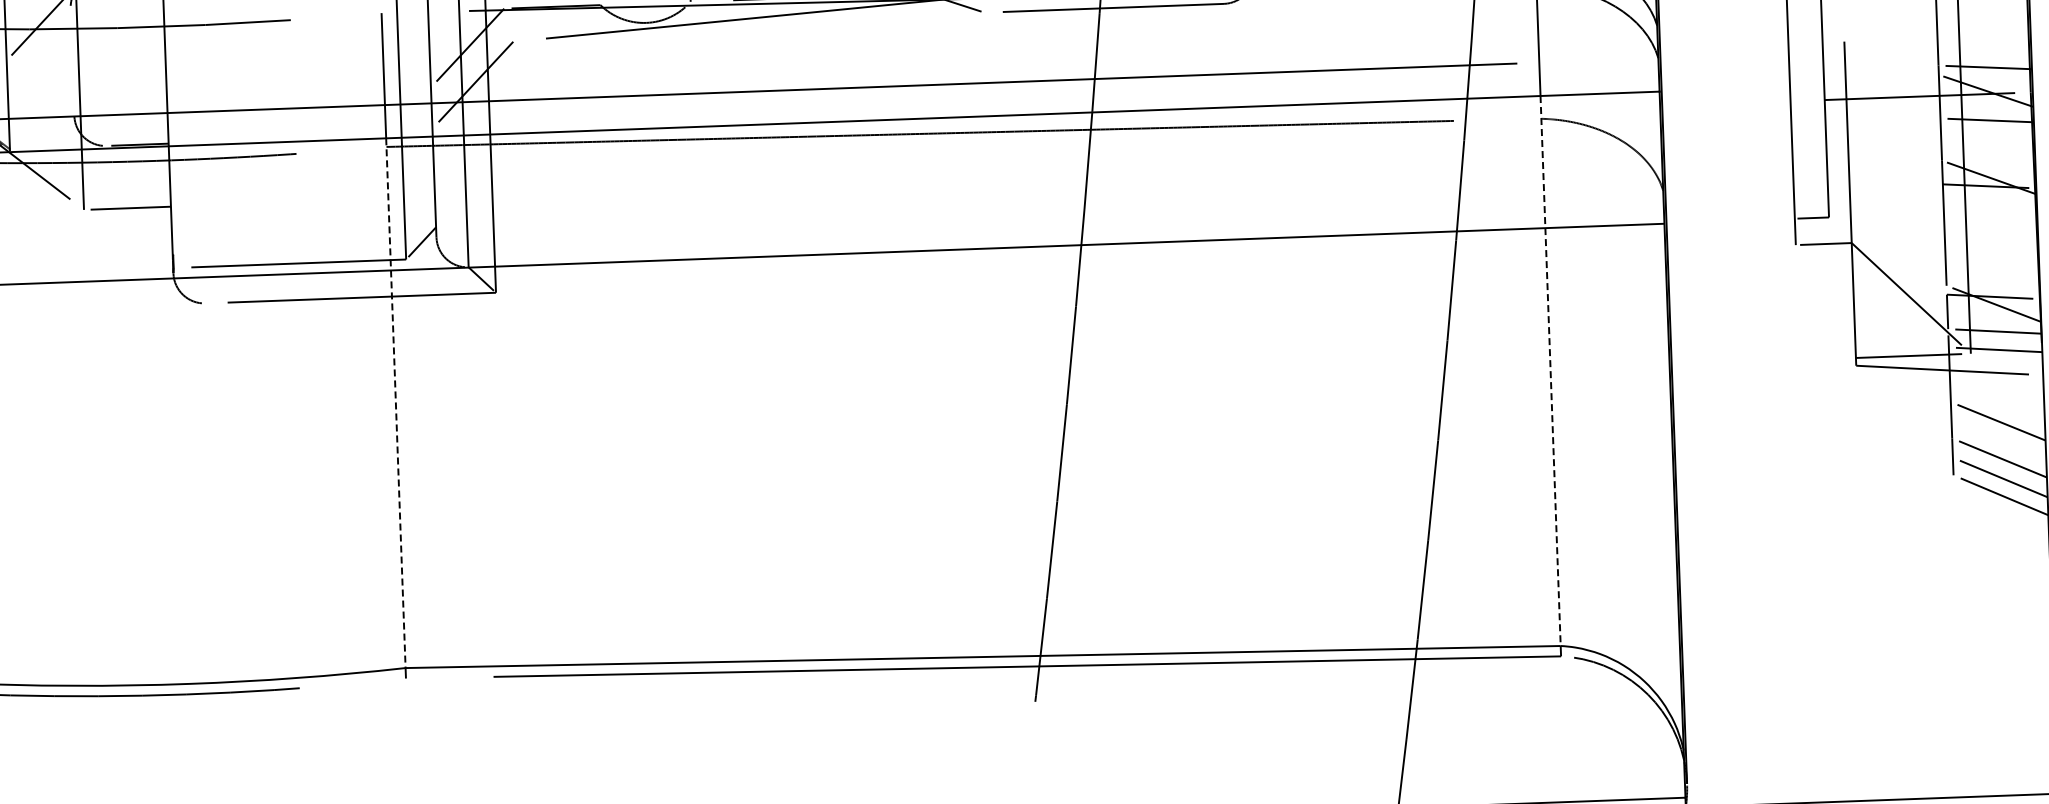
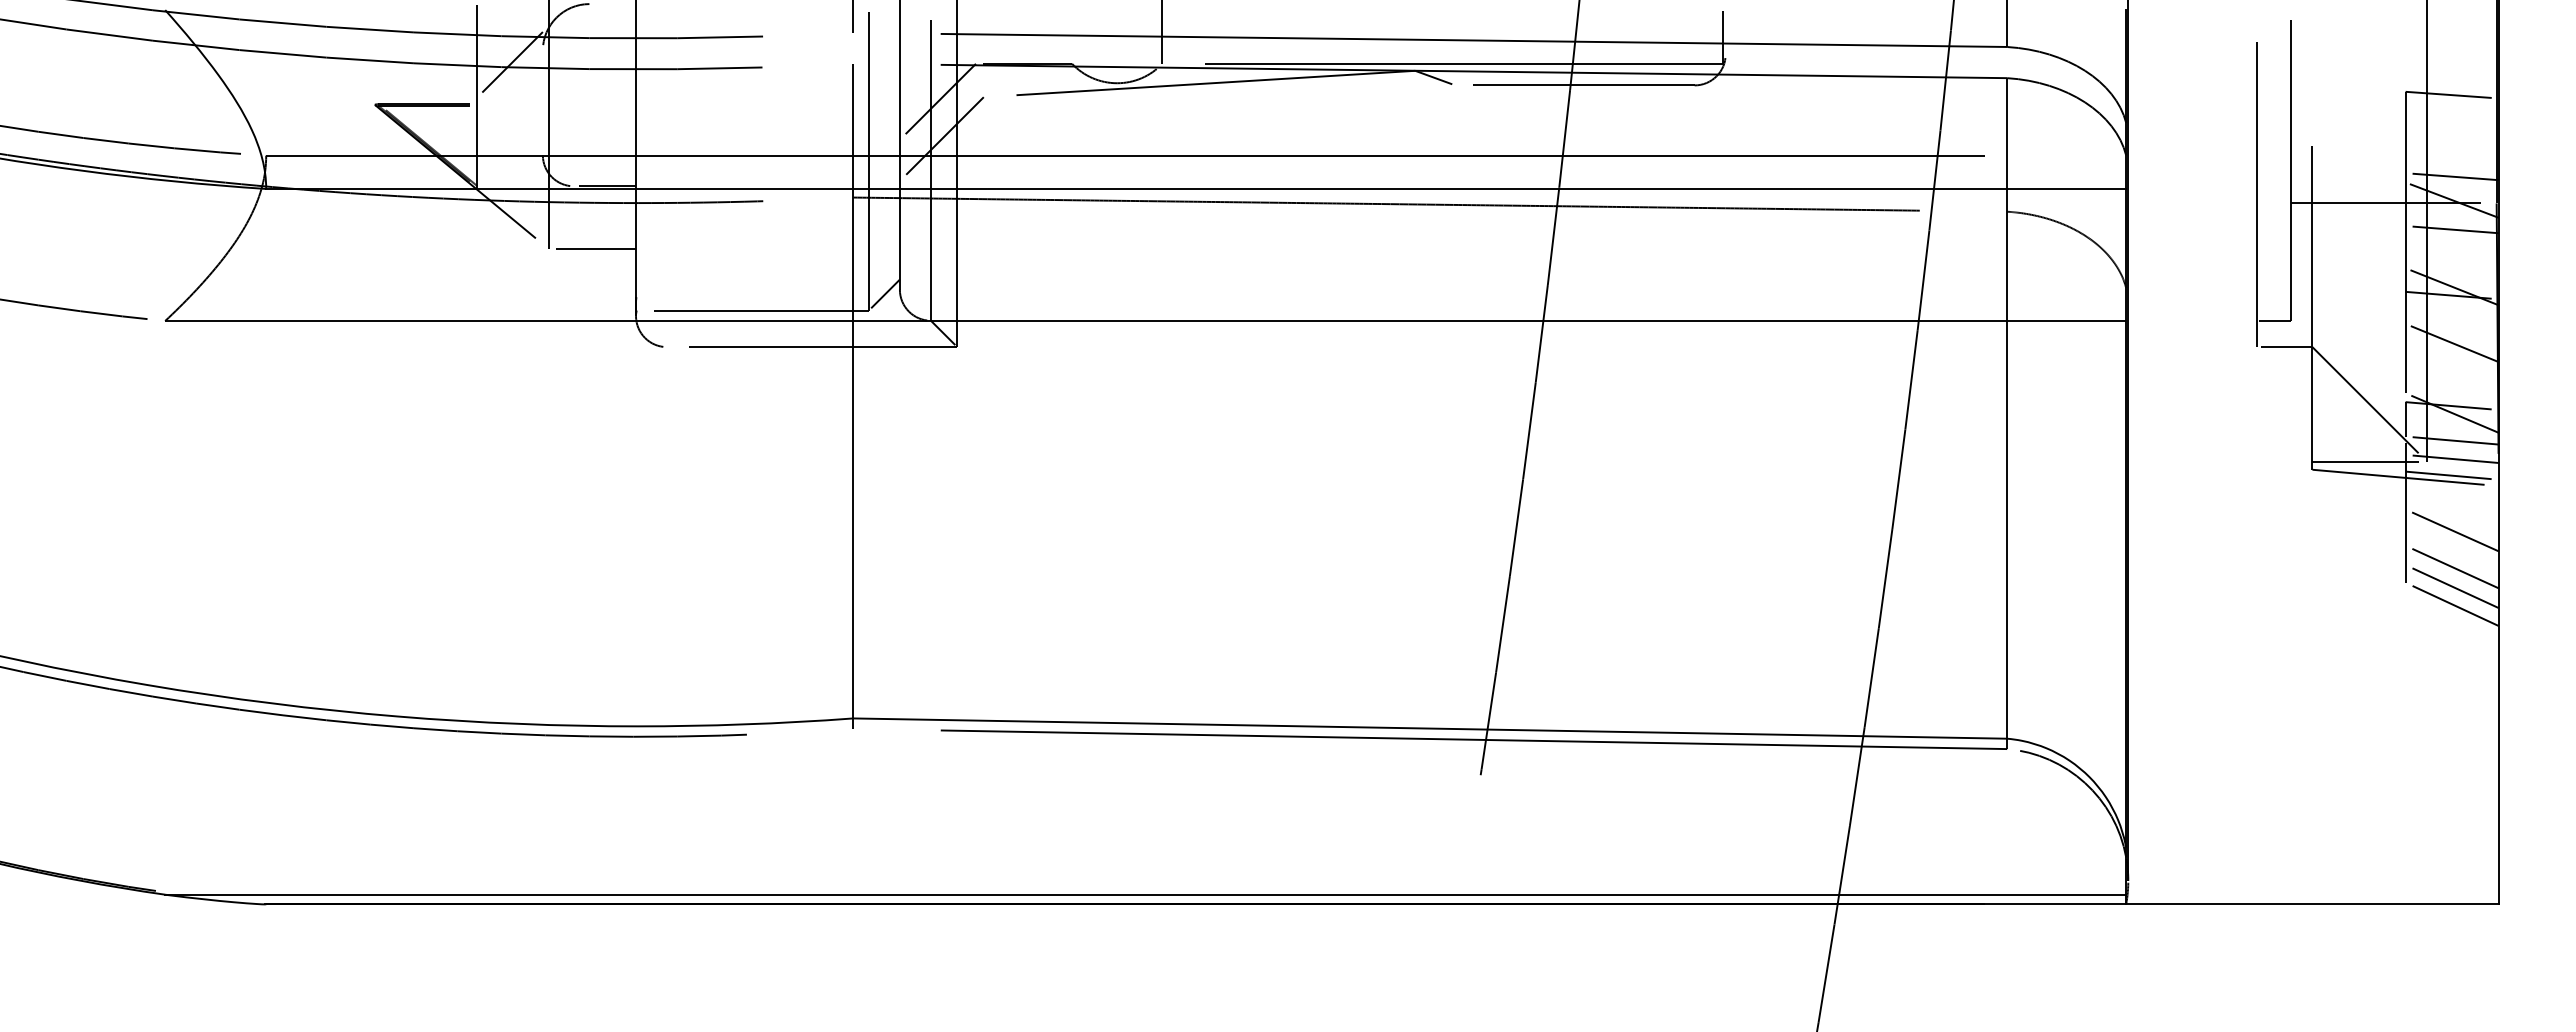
line: (1990, 233) -> (2451, 342), added
line: (1995, 366) -> (2451, 475), added
line: (1550, 370) -> (2007, 463), dashed -> solid
line: (396, 402) -> (853, 453), dashed -> solid

